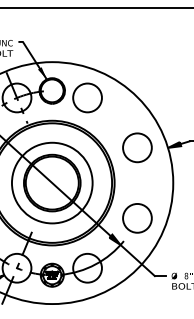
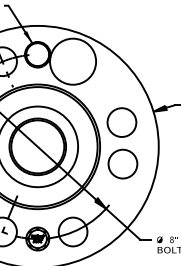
circle: (87, 97) -> (73, 61), size x1.6
circle: (137, 147) -> (122, 122), moved
circle: (137, 218) -> (123, 164), moved

